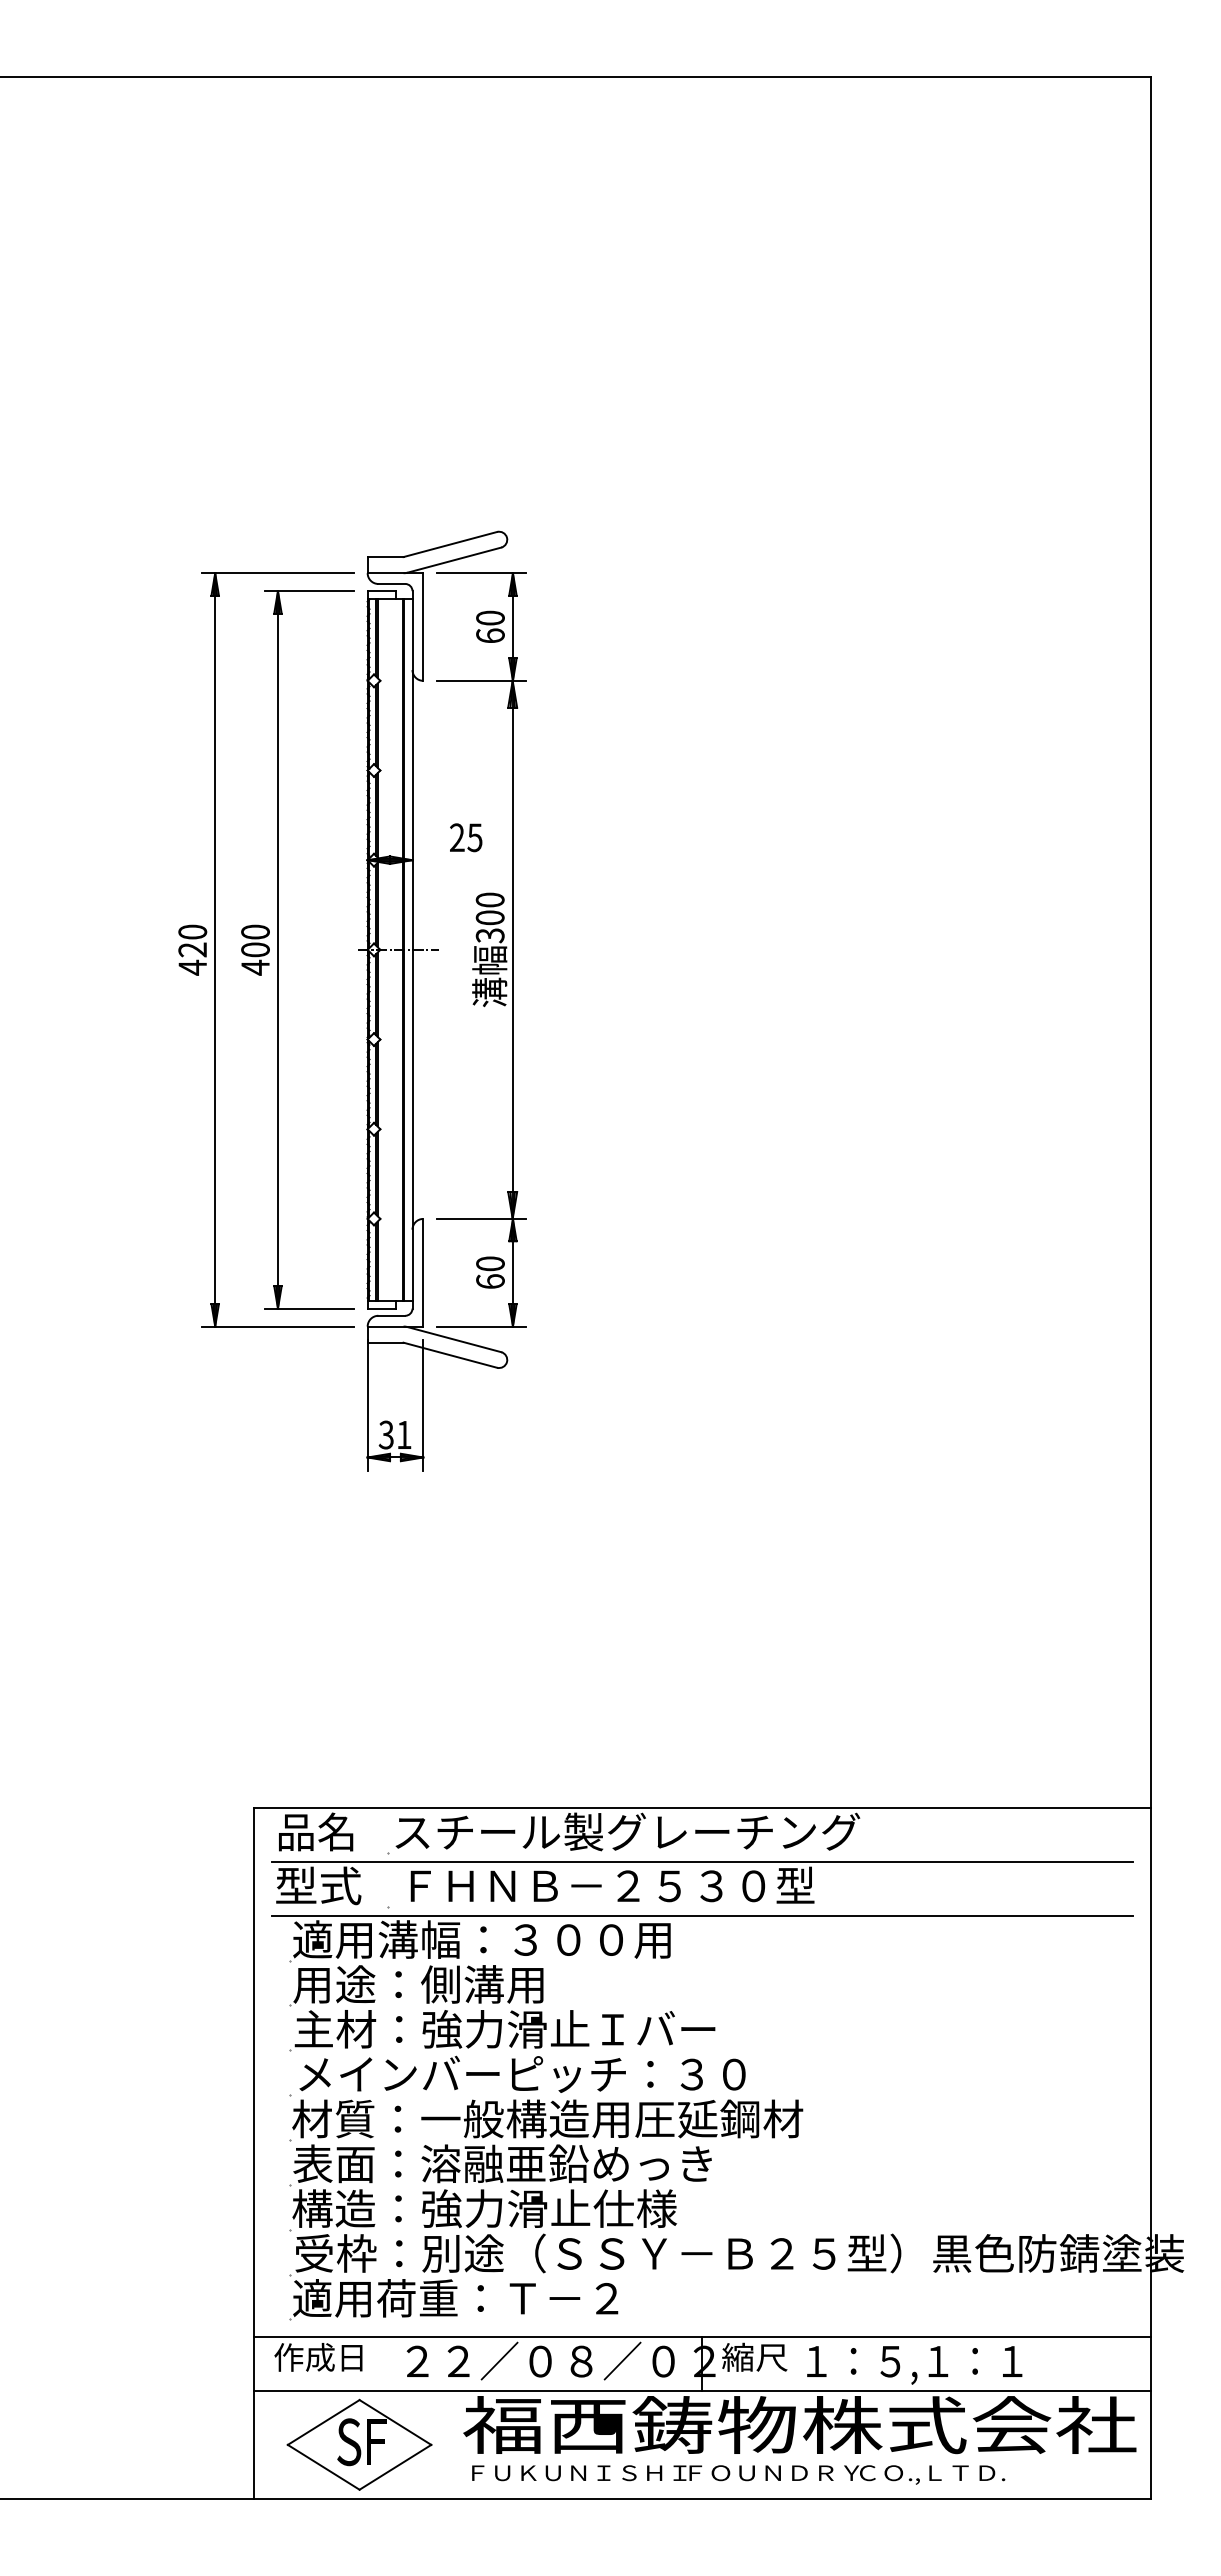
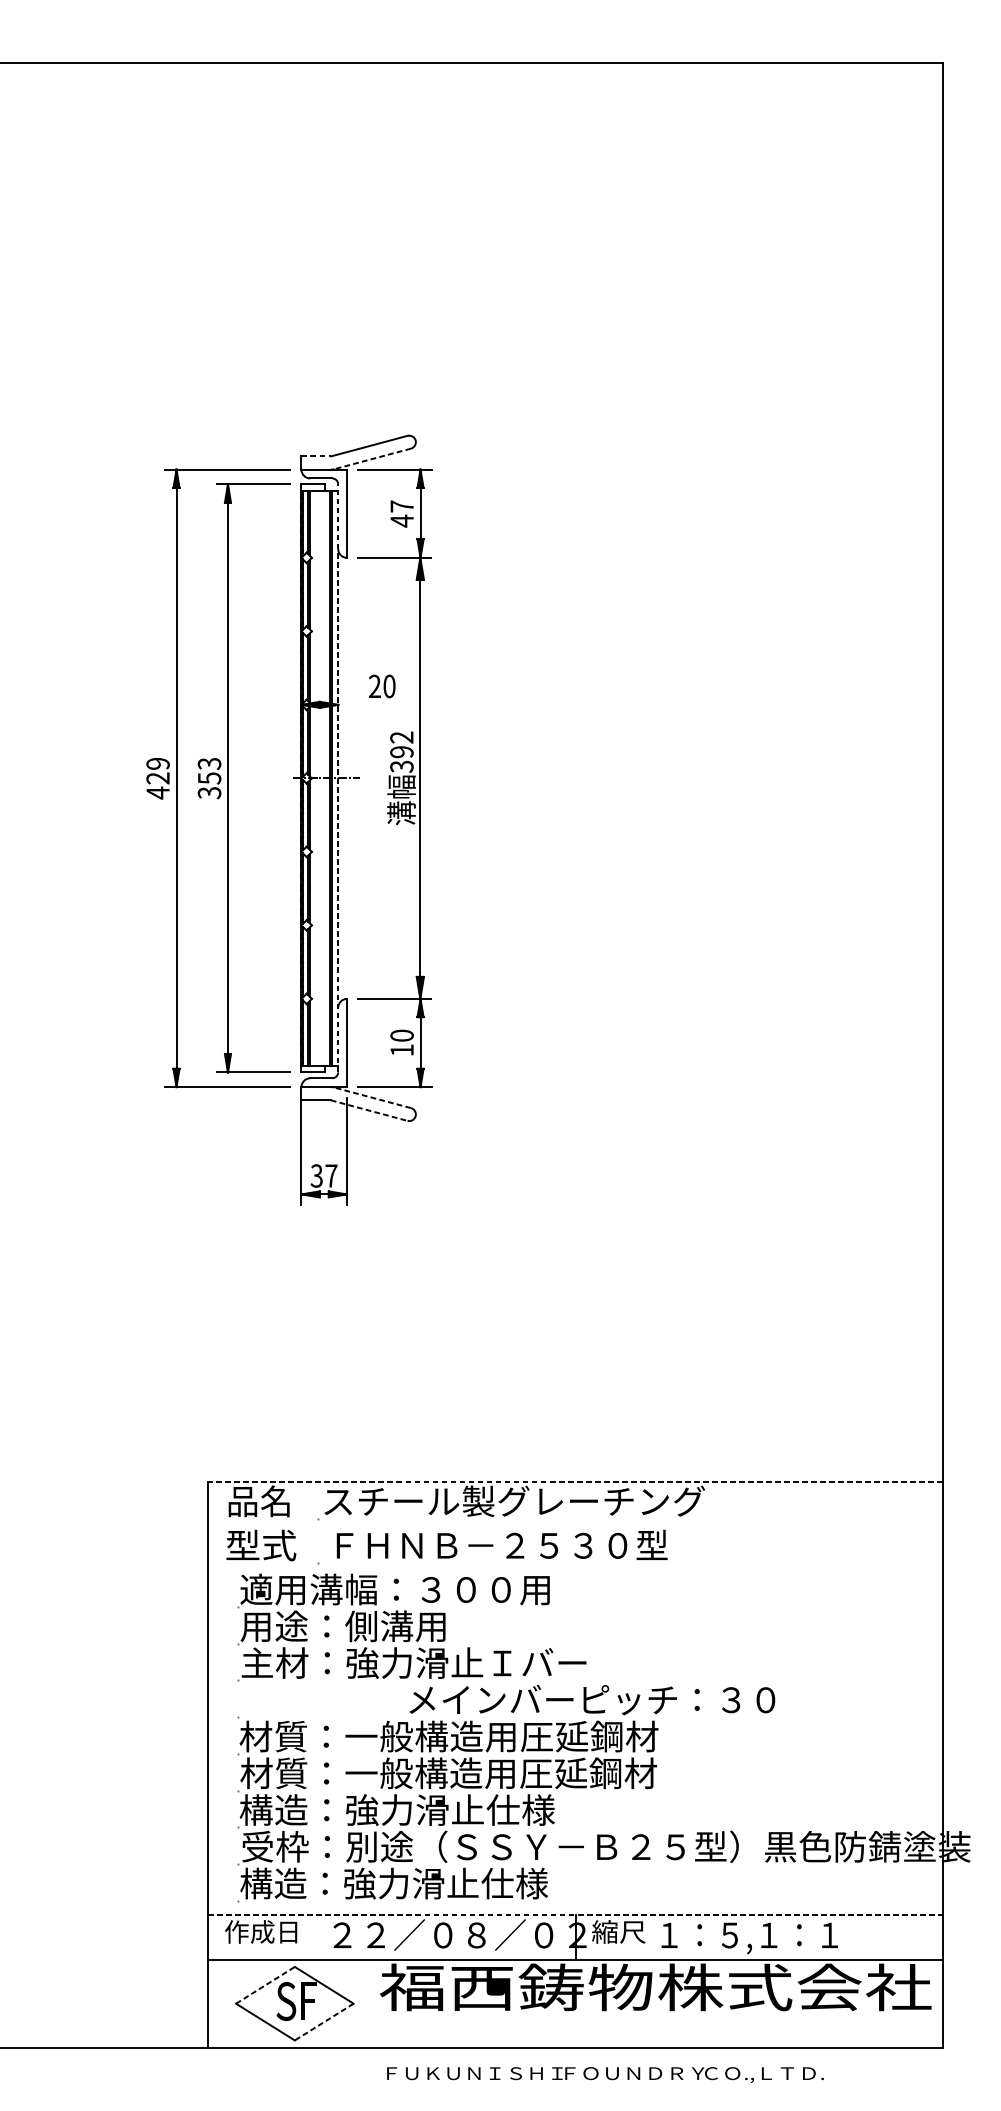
line: (385, 557) -> (316, 456), solid -> dashed
line: (454, 560) -> (372, 459), solid -> dashed
text: (490, 627) -> (402, 514), 60 -> 47
text: (474, 837) -> (389, 686), 25 -> 20
text: (489, 908) -> (401, 744), 300 -> 392
text: (192, 931) -> (157, 763), 420 -> 429
text: (255, 949) -> (209, 778), 400 -> 353
line: (412, 949) -> (338, 778), solid -> dashed
text: (490, 1281) -> (402, 1050), 60 -> 10
line: (454, 1339) -> (372, 1097), solid -> dashed
line: (450, 1355) -> (369, 1110), solid -> dashed
text: (404, 1434) -> (331, 1175), 31 -> 37
line: (701, 1808) -> (575, 1482), solid -> dashed
line: (701, 1861) -> (575, 1525), removed
line: (701, 1915) -> (575, 1569), removed
text: (522, 2073) -> (592, 1699), moved
text: (547, 2163) -> (448, 1773), 表面：溶融亜鉛めっき -> 材質：一般構造用圧延鋼材
text: (480, 2298) -> (393, 1883), 適用荷重：Ｔ－２ -> 構造：強力滑止仕様
line: (702, 2337) -> (575, 1915), solid -> dashed
line: (324, 2422) -> (266, 1985), solid -> dashed
line: (395, 2467) -> (324, 2022), solid -> dashed
text: (738, 2474) -> (605, 2074), moved

